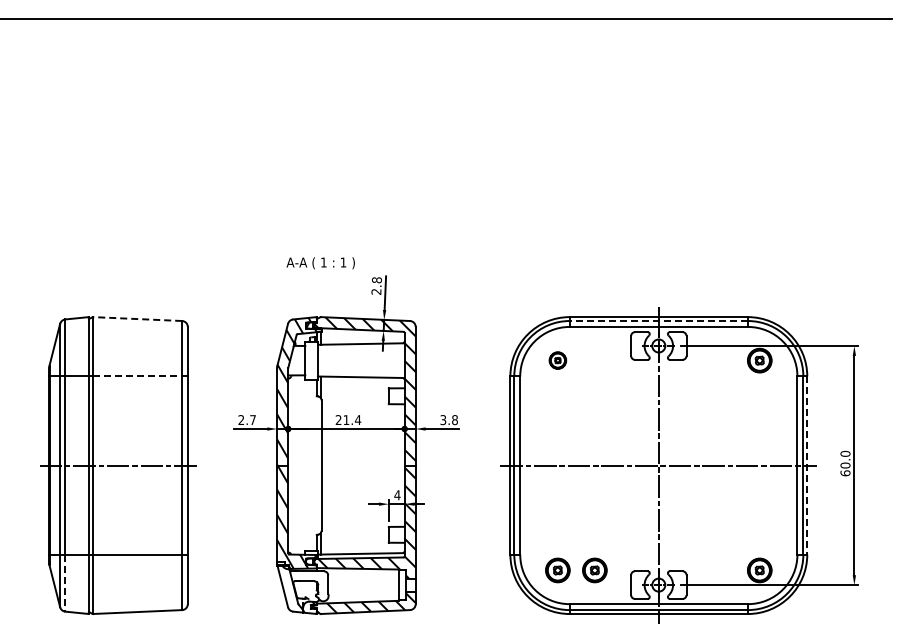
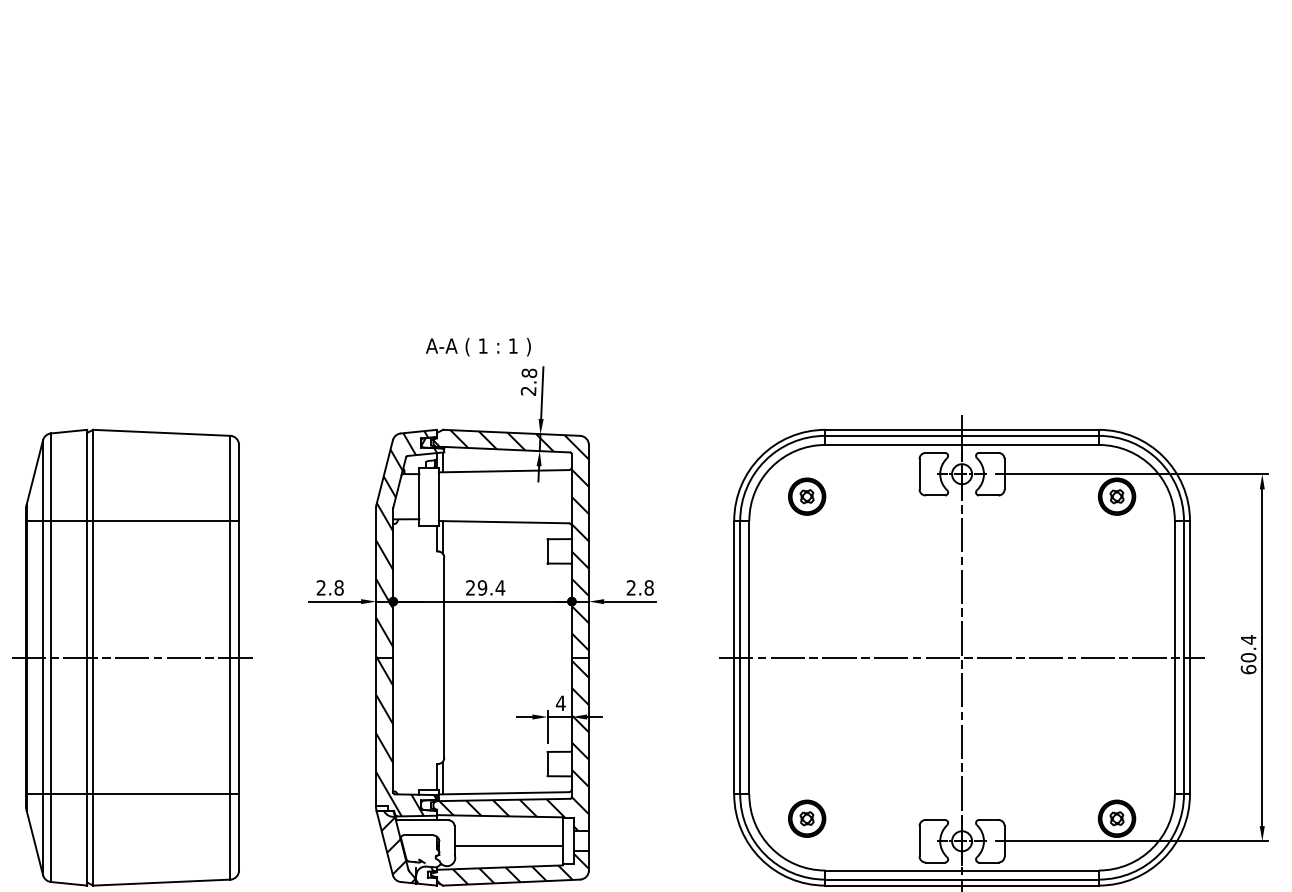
text: (320, 263) -> (478, 347), moved
line: (137, 319) -> (161, 433), dashed -> solid
line: (658, 321) -> (961, 436), dashed -> solid
part: (557, 360) -> (806, 496), size x1.43
line: (137, 376) -> (161, 521), dashed -> solid
text: (252, 420) -> (338, 588), 2.7 -> 2.8
text: (346, 420) -> (482, 588), 21.4 -> 29.4
text: (443, 420) -> (631, 588), 3.8 -> 2.8
text: (845, 453) -> (1248, 639), 60.0 -> 60.4
line: (807, 466) -> (1190, 659), dashed -> solid
part: (594, 570) -> (863, 818), removed
line: (65, 583) -> (51, 838), dashed -> solid
line: (363, 588) -> (508, 846), added
hatch: (291, 590) -> (398, 849), added

